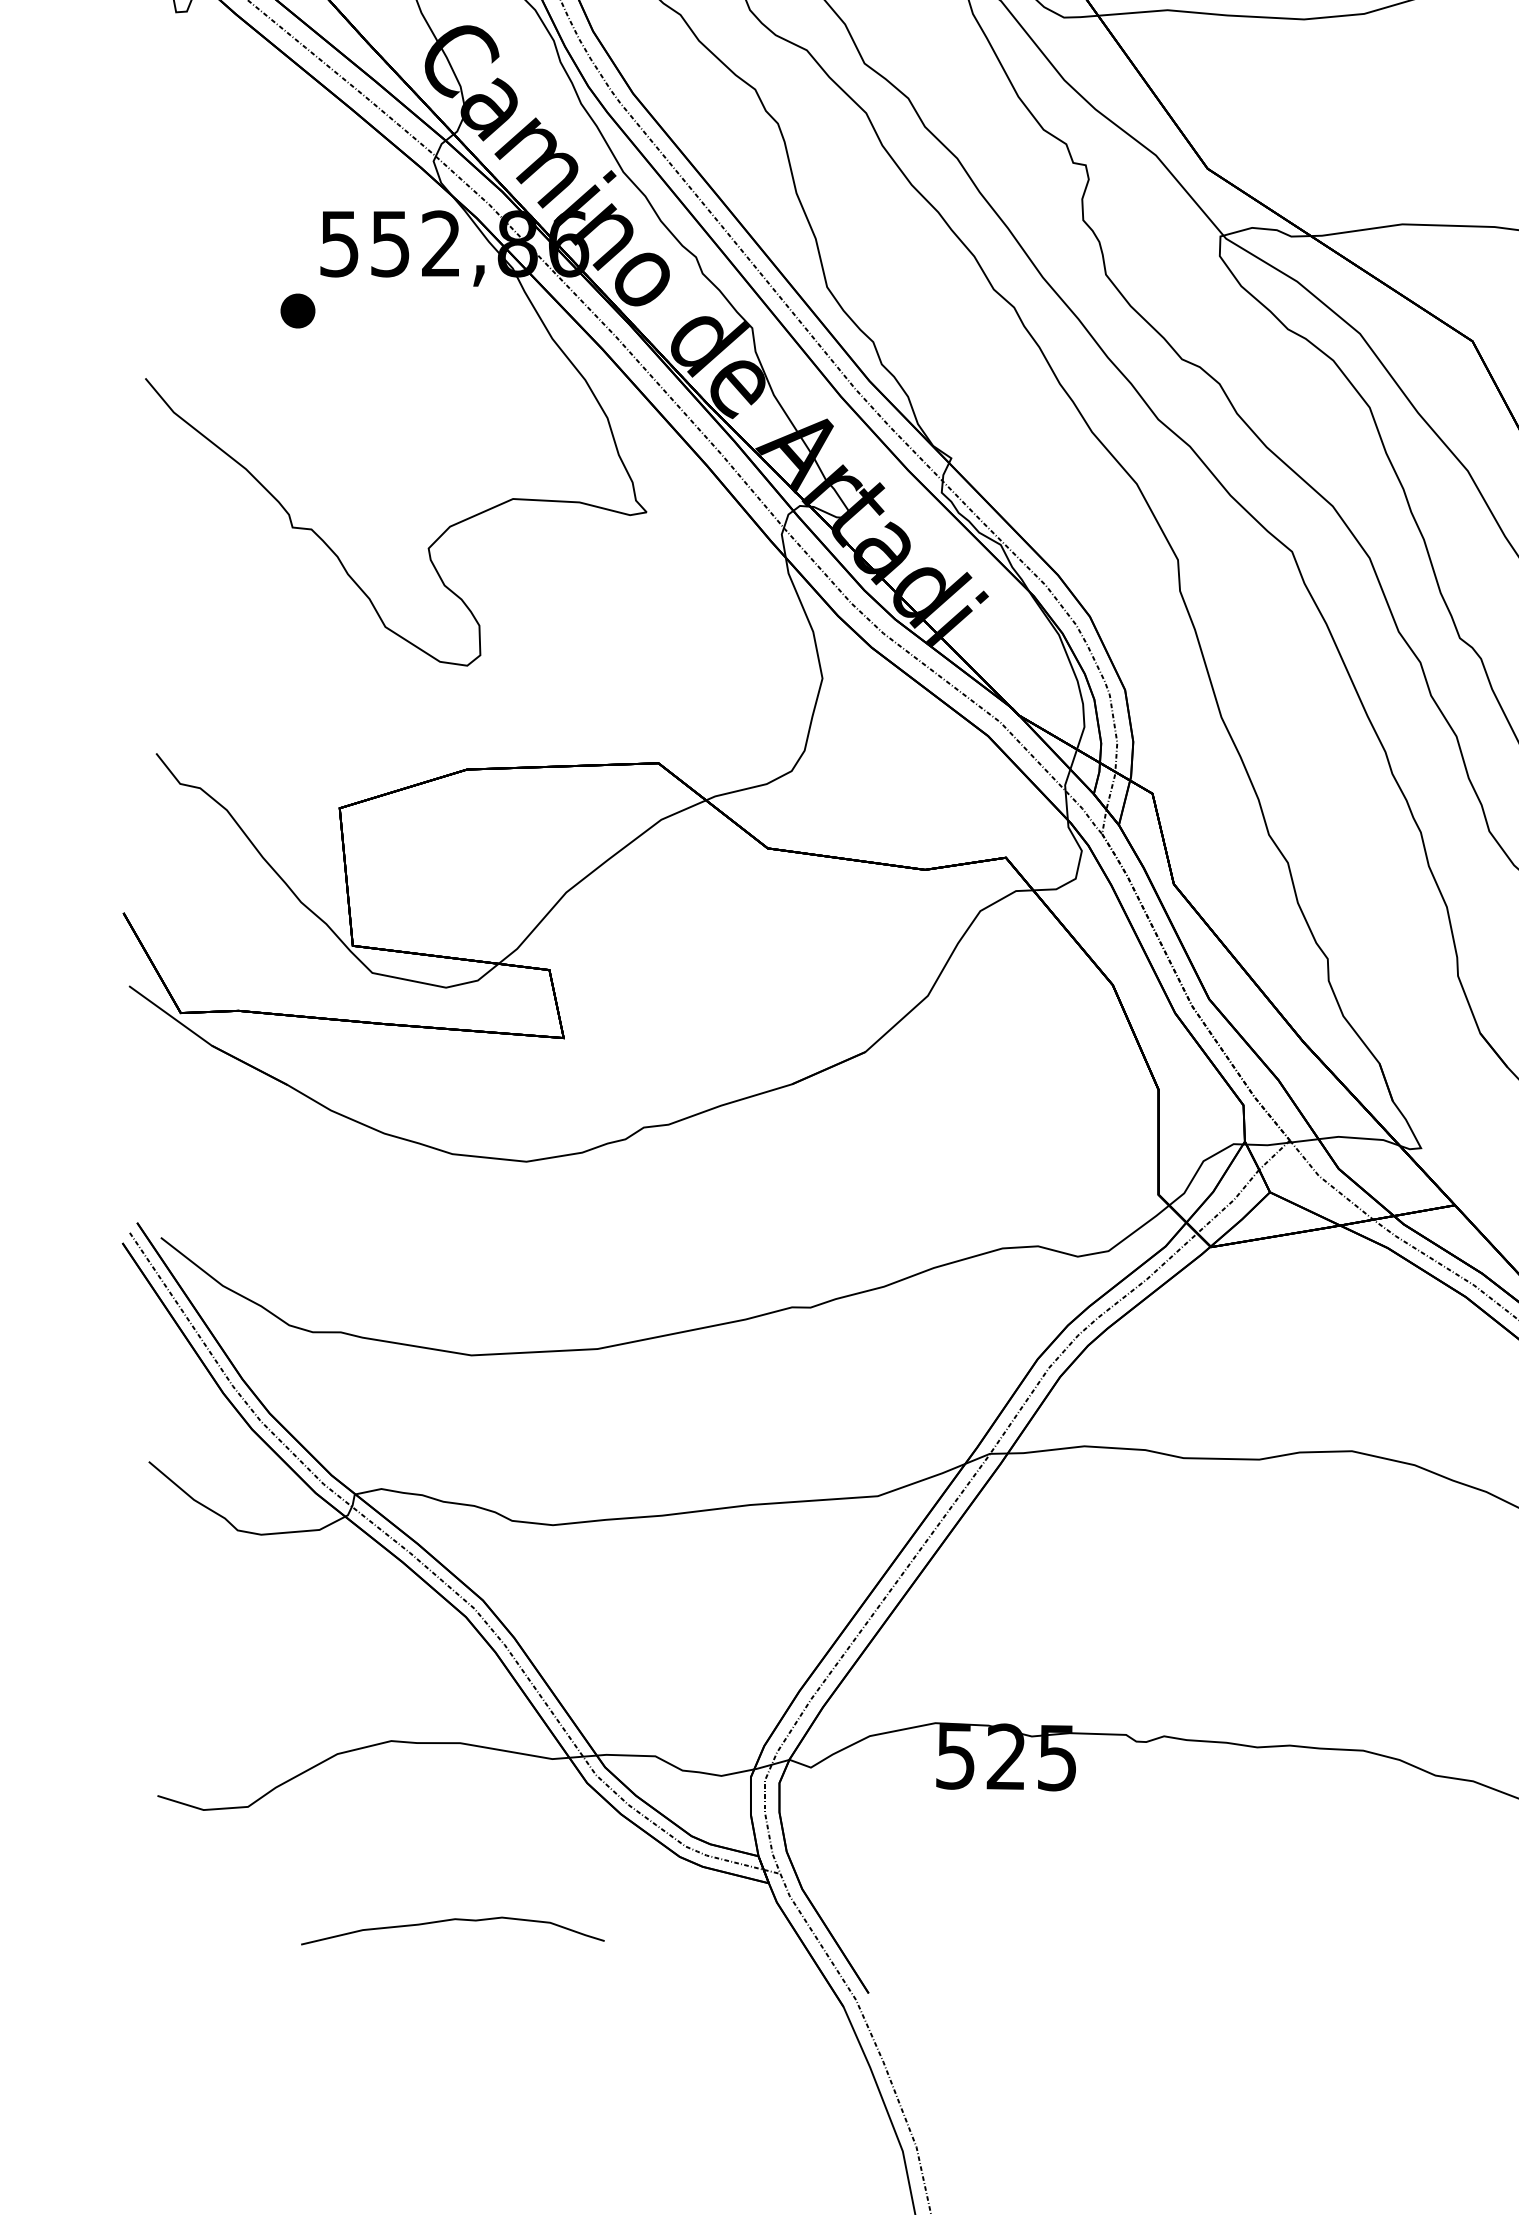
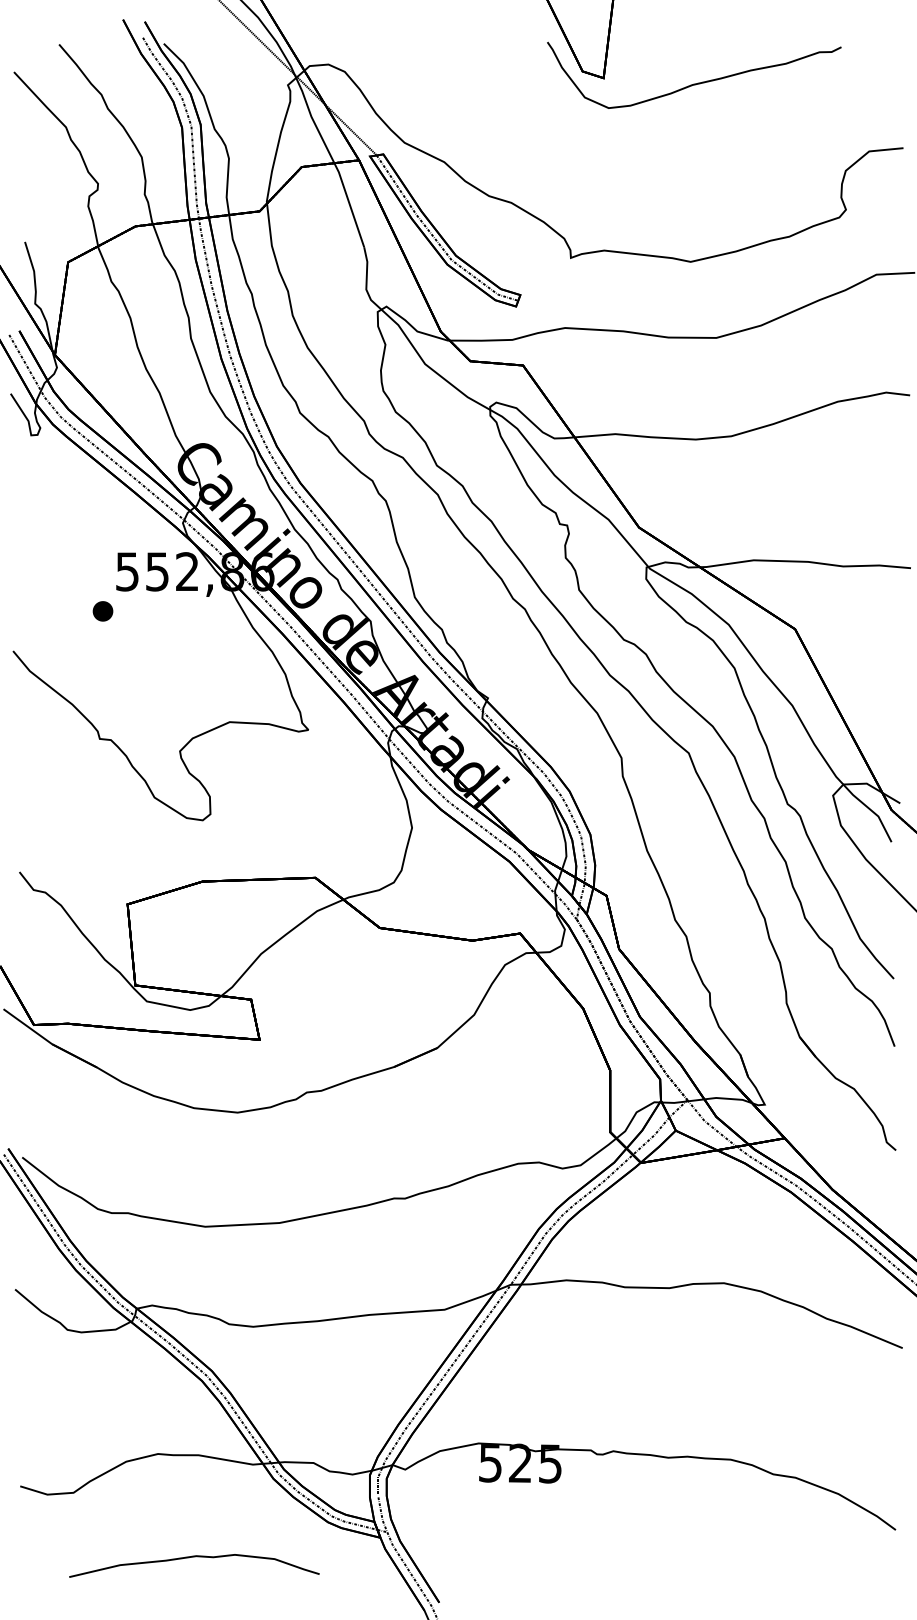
part: (451, 1930) -> (193, 1565), size x1.4

